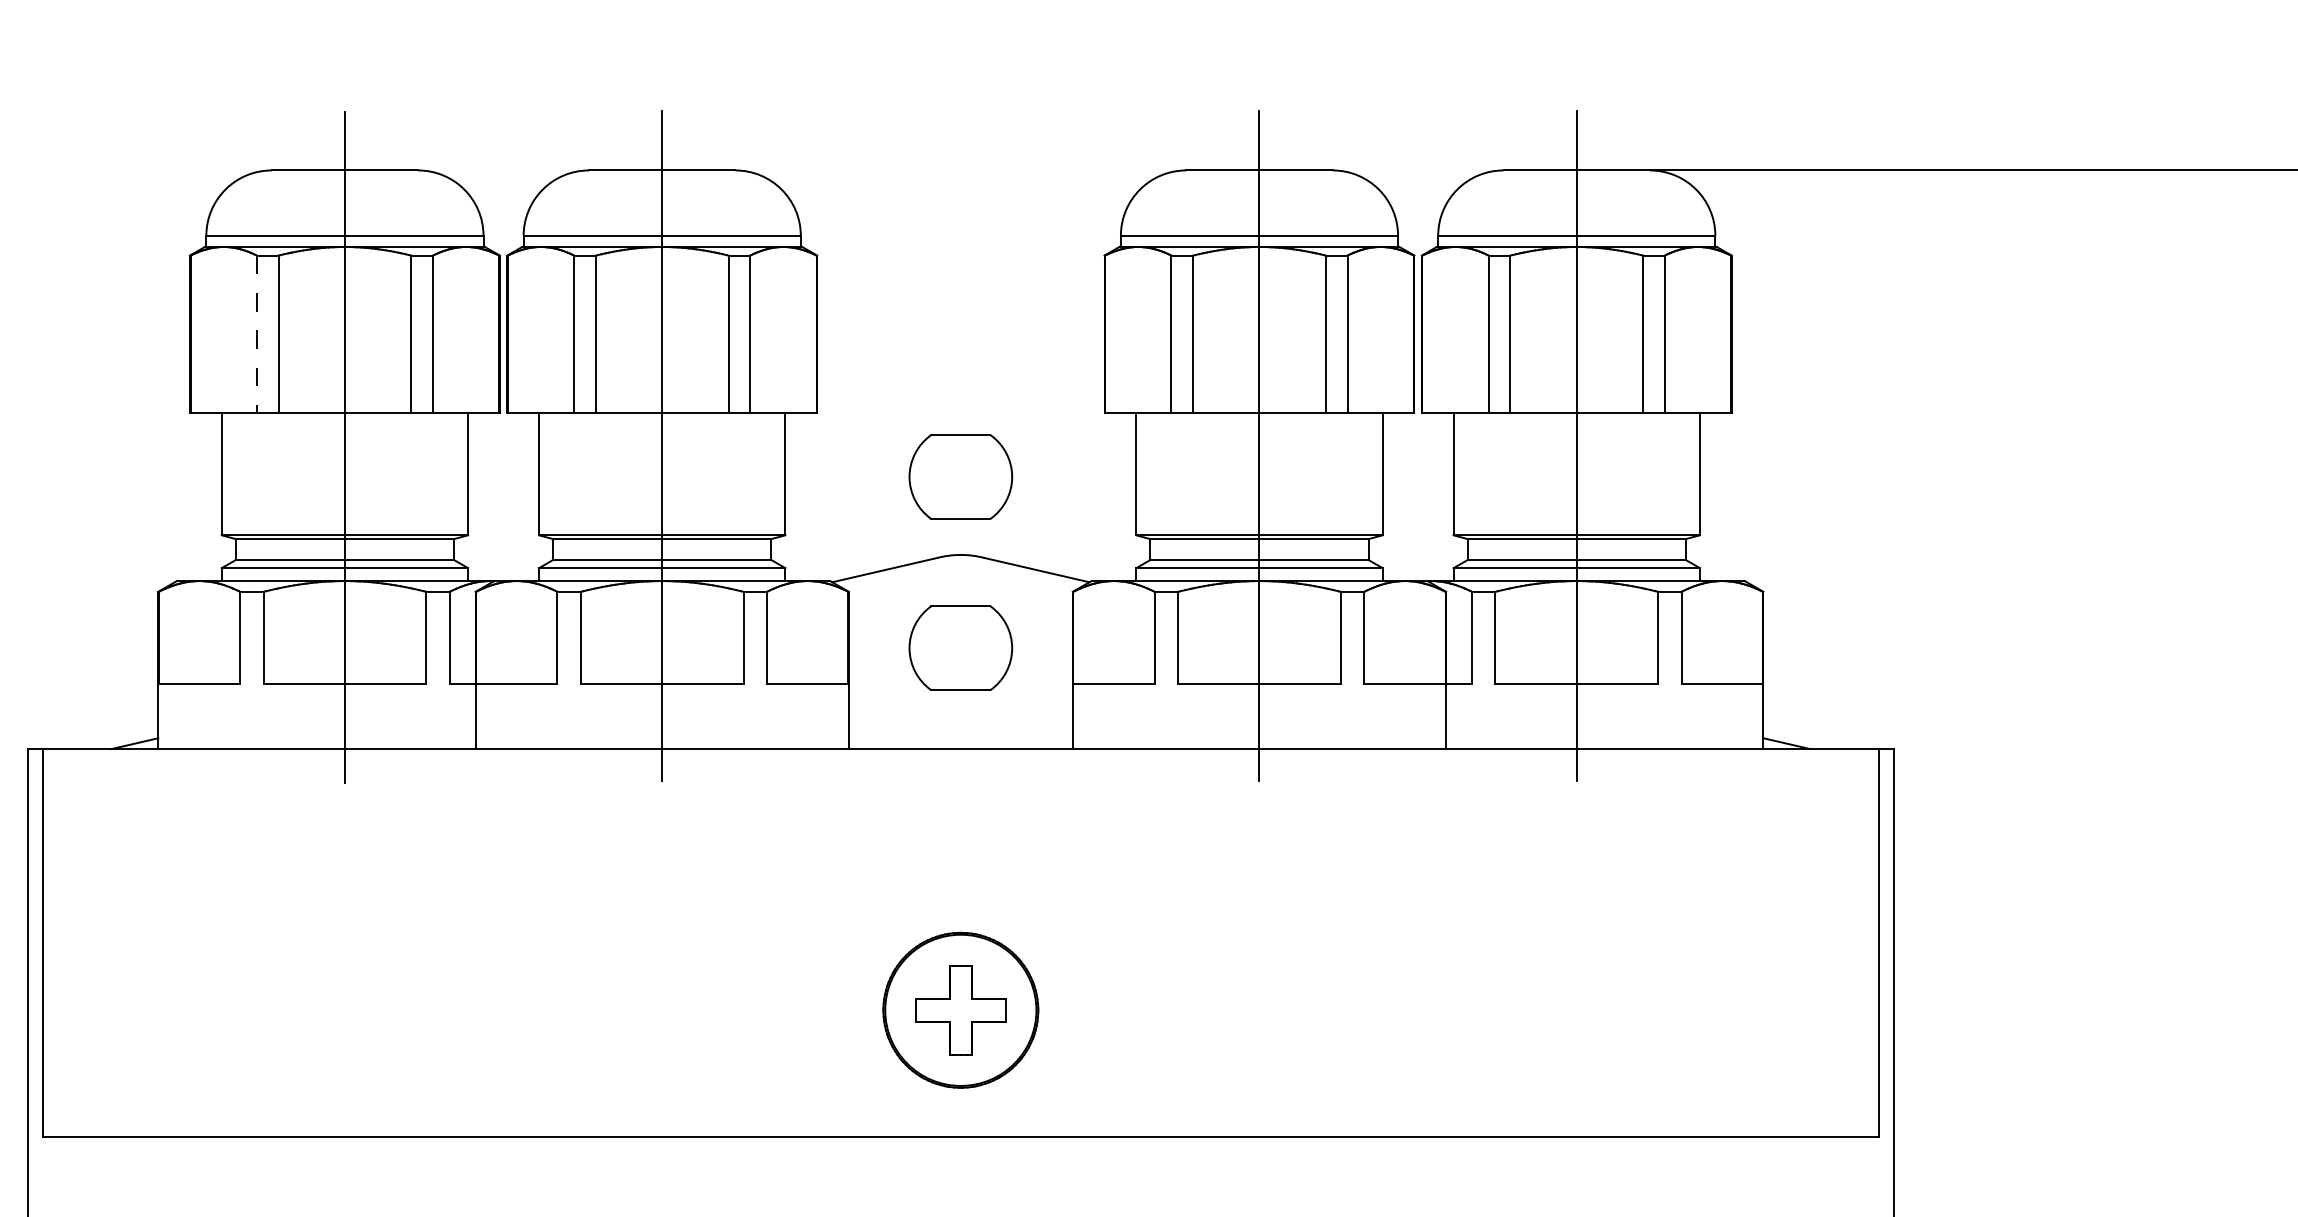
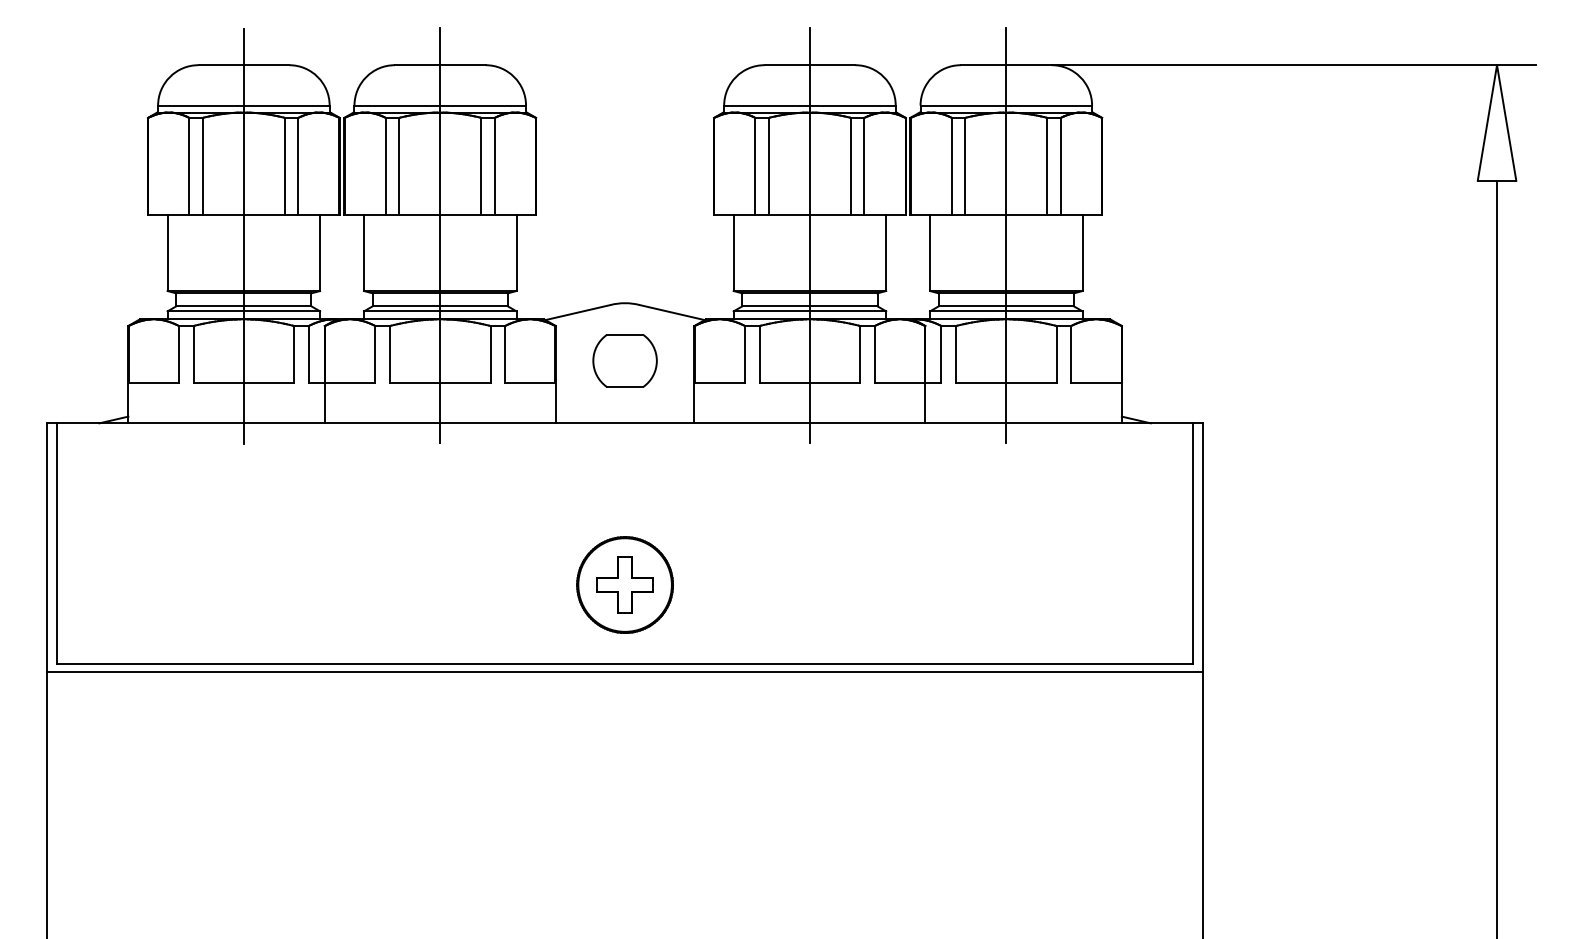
line: (257, 334) -> (189, 166), dashed -> solid
part: (959, 476) -> (624, 254), removed
line: (959, 1150) -> (624, 671), added

